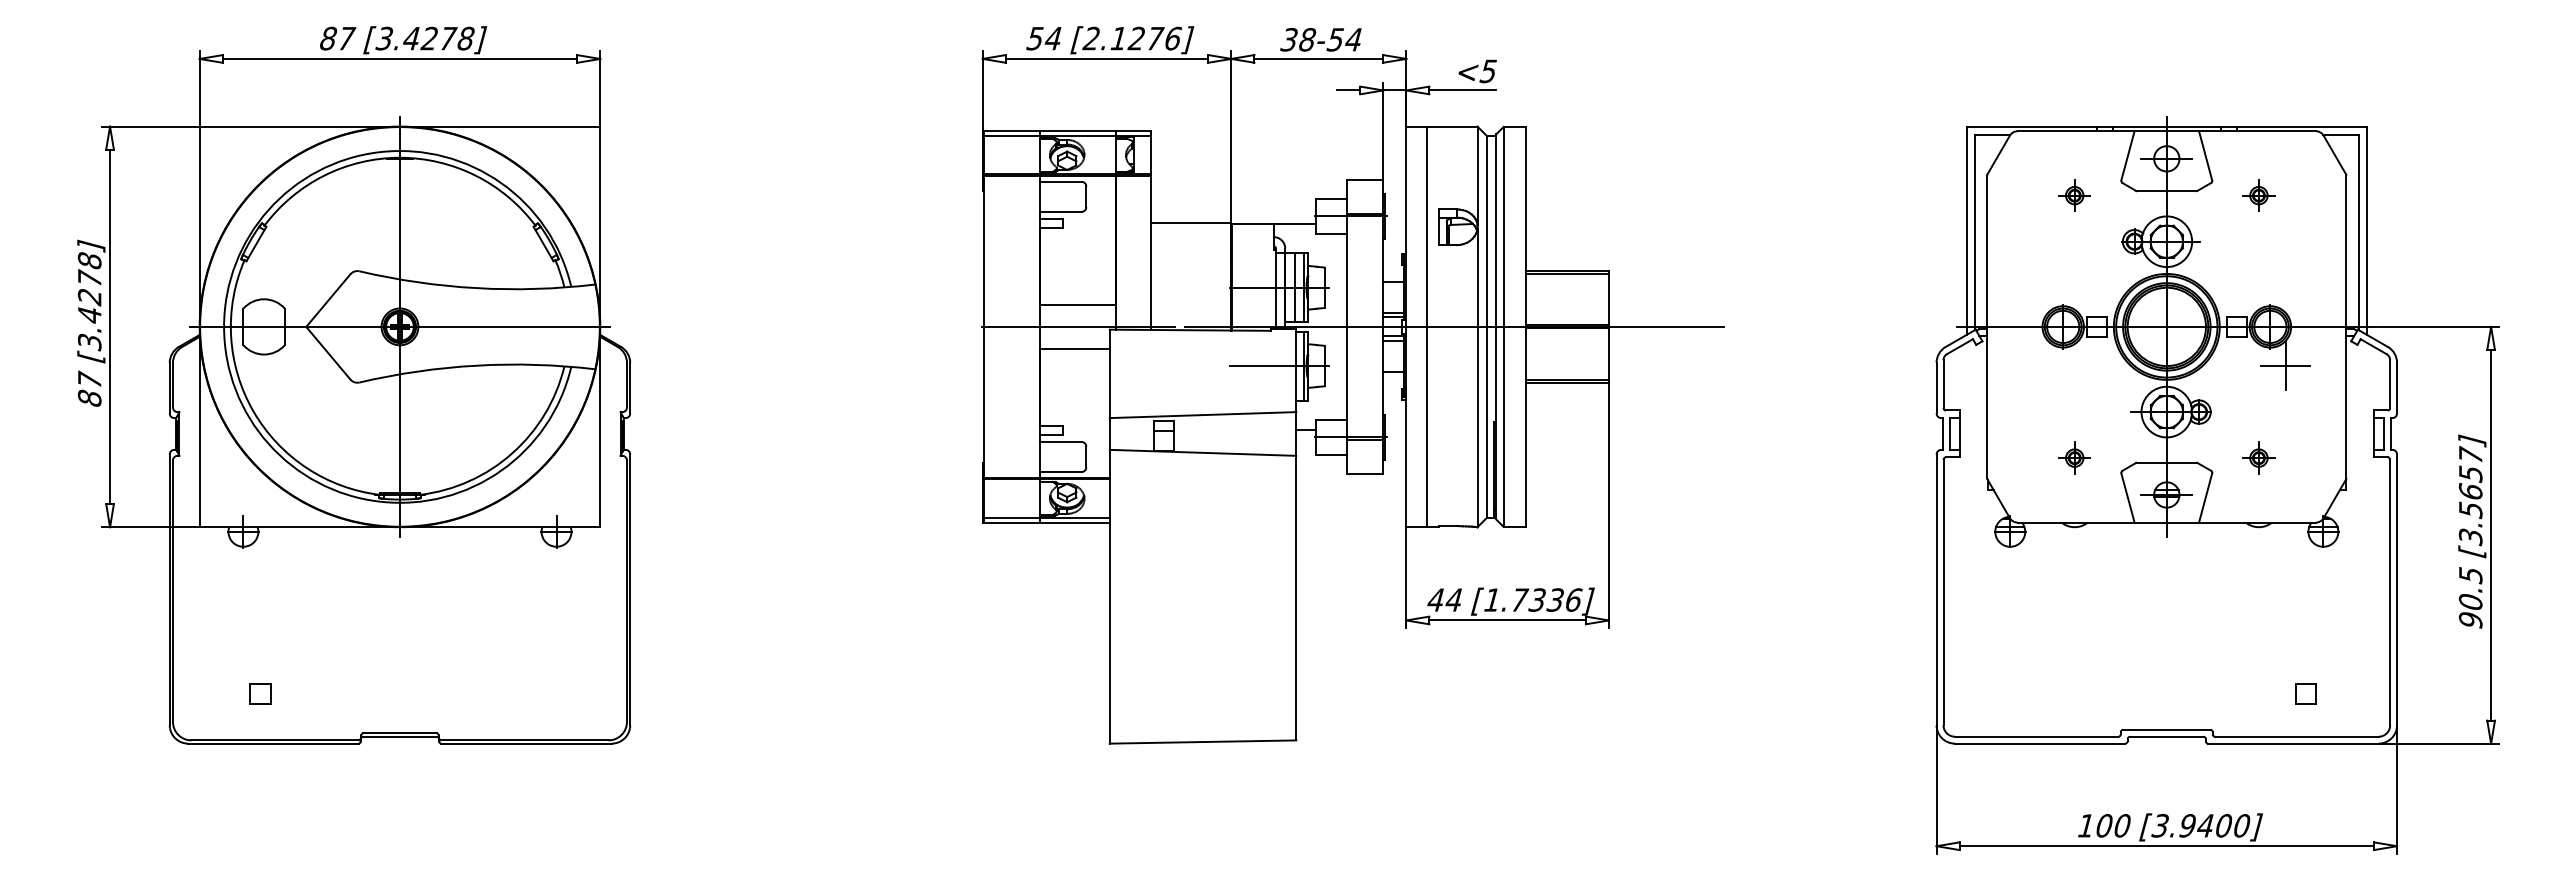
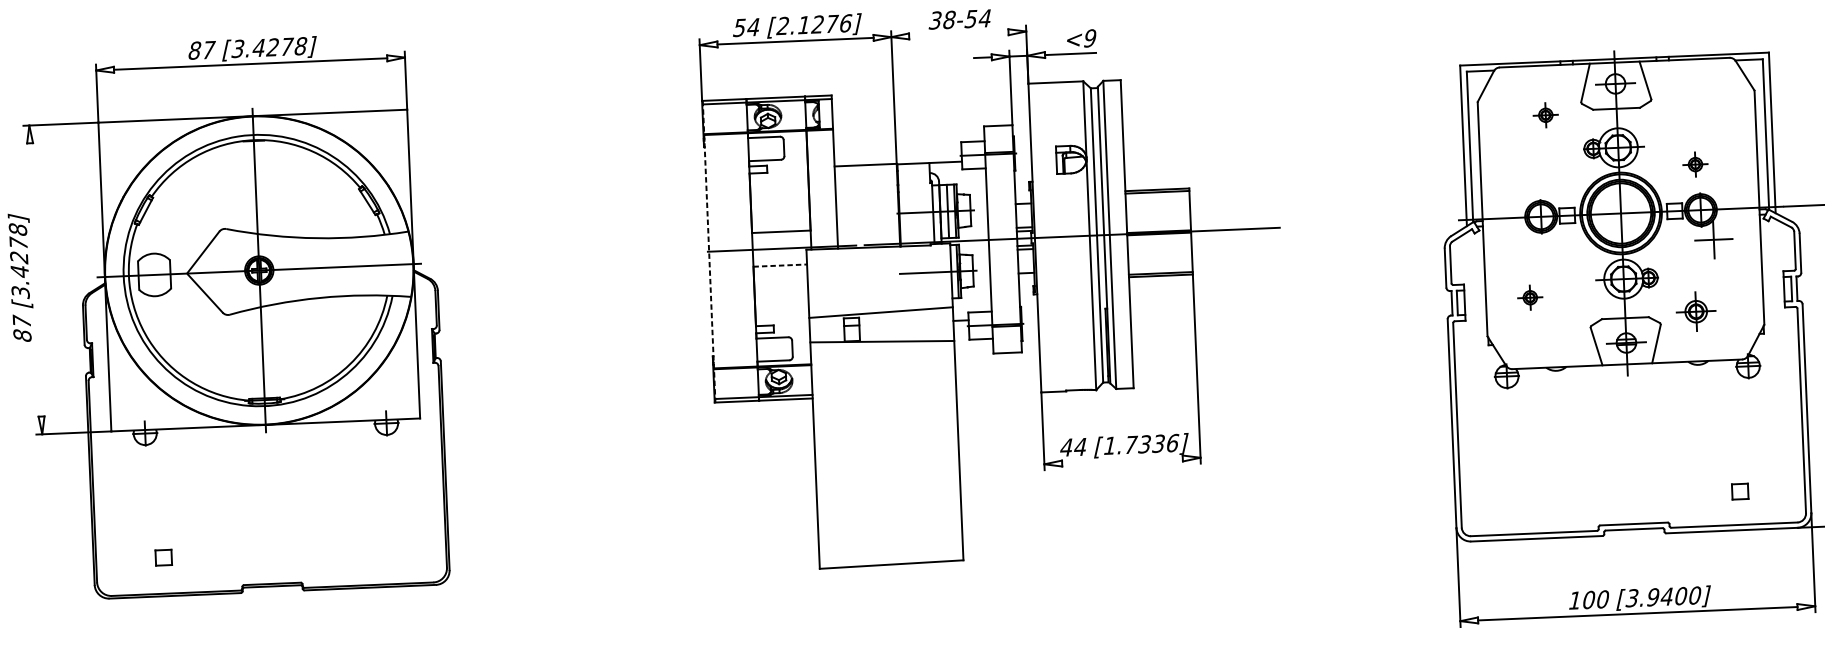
line: (1318, 58) -> (958, 34), removed
text: (1487, 70) -> (1089, 37), <5 -> <9
part: (2258, 195) -> (1695, 164), moved
line: (110, 326) -> (36, 279), removed
line: (983, 326) -> (708, 251), solid -> dashed
line: (1427, 326) -> (1051, 237), removed
line: (1075, 348) -> (780, 265), solid -> dashed
part: (2074, 457) -> (1530, 297), moved
part: (2258, 457) -> (1695, 311), size x1.6
line: (1507, 620) -> (1122, 461), removed

